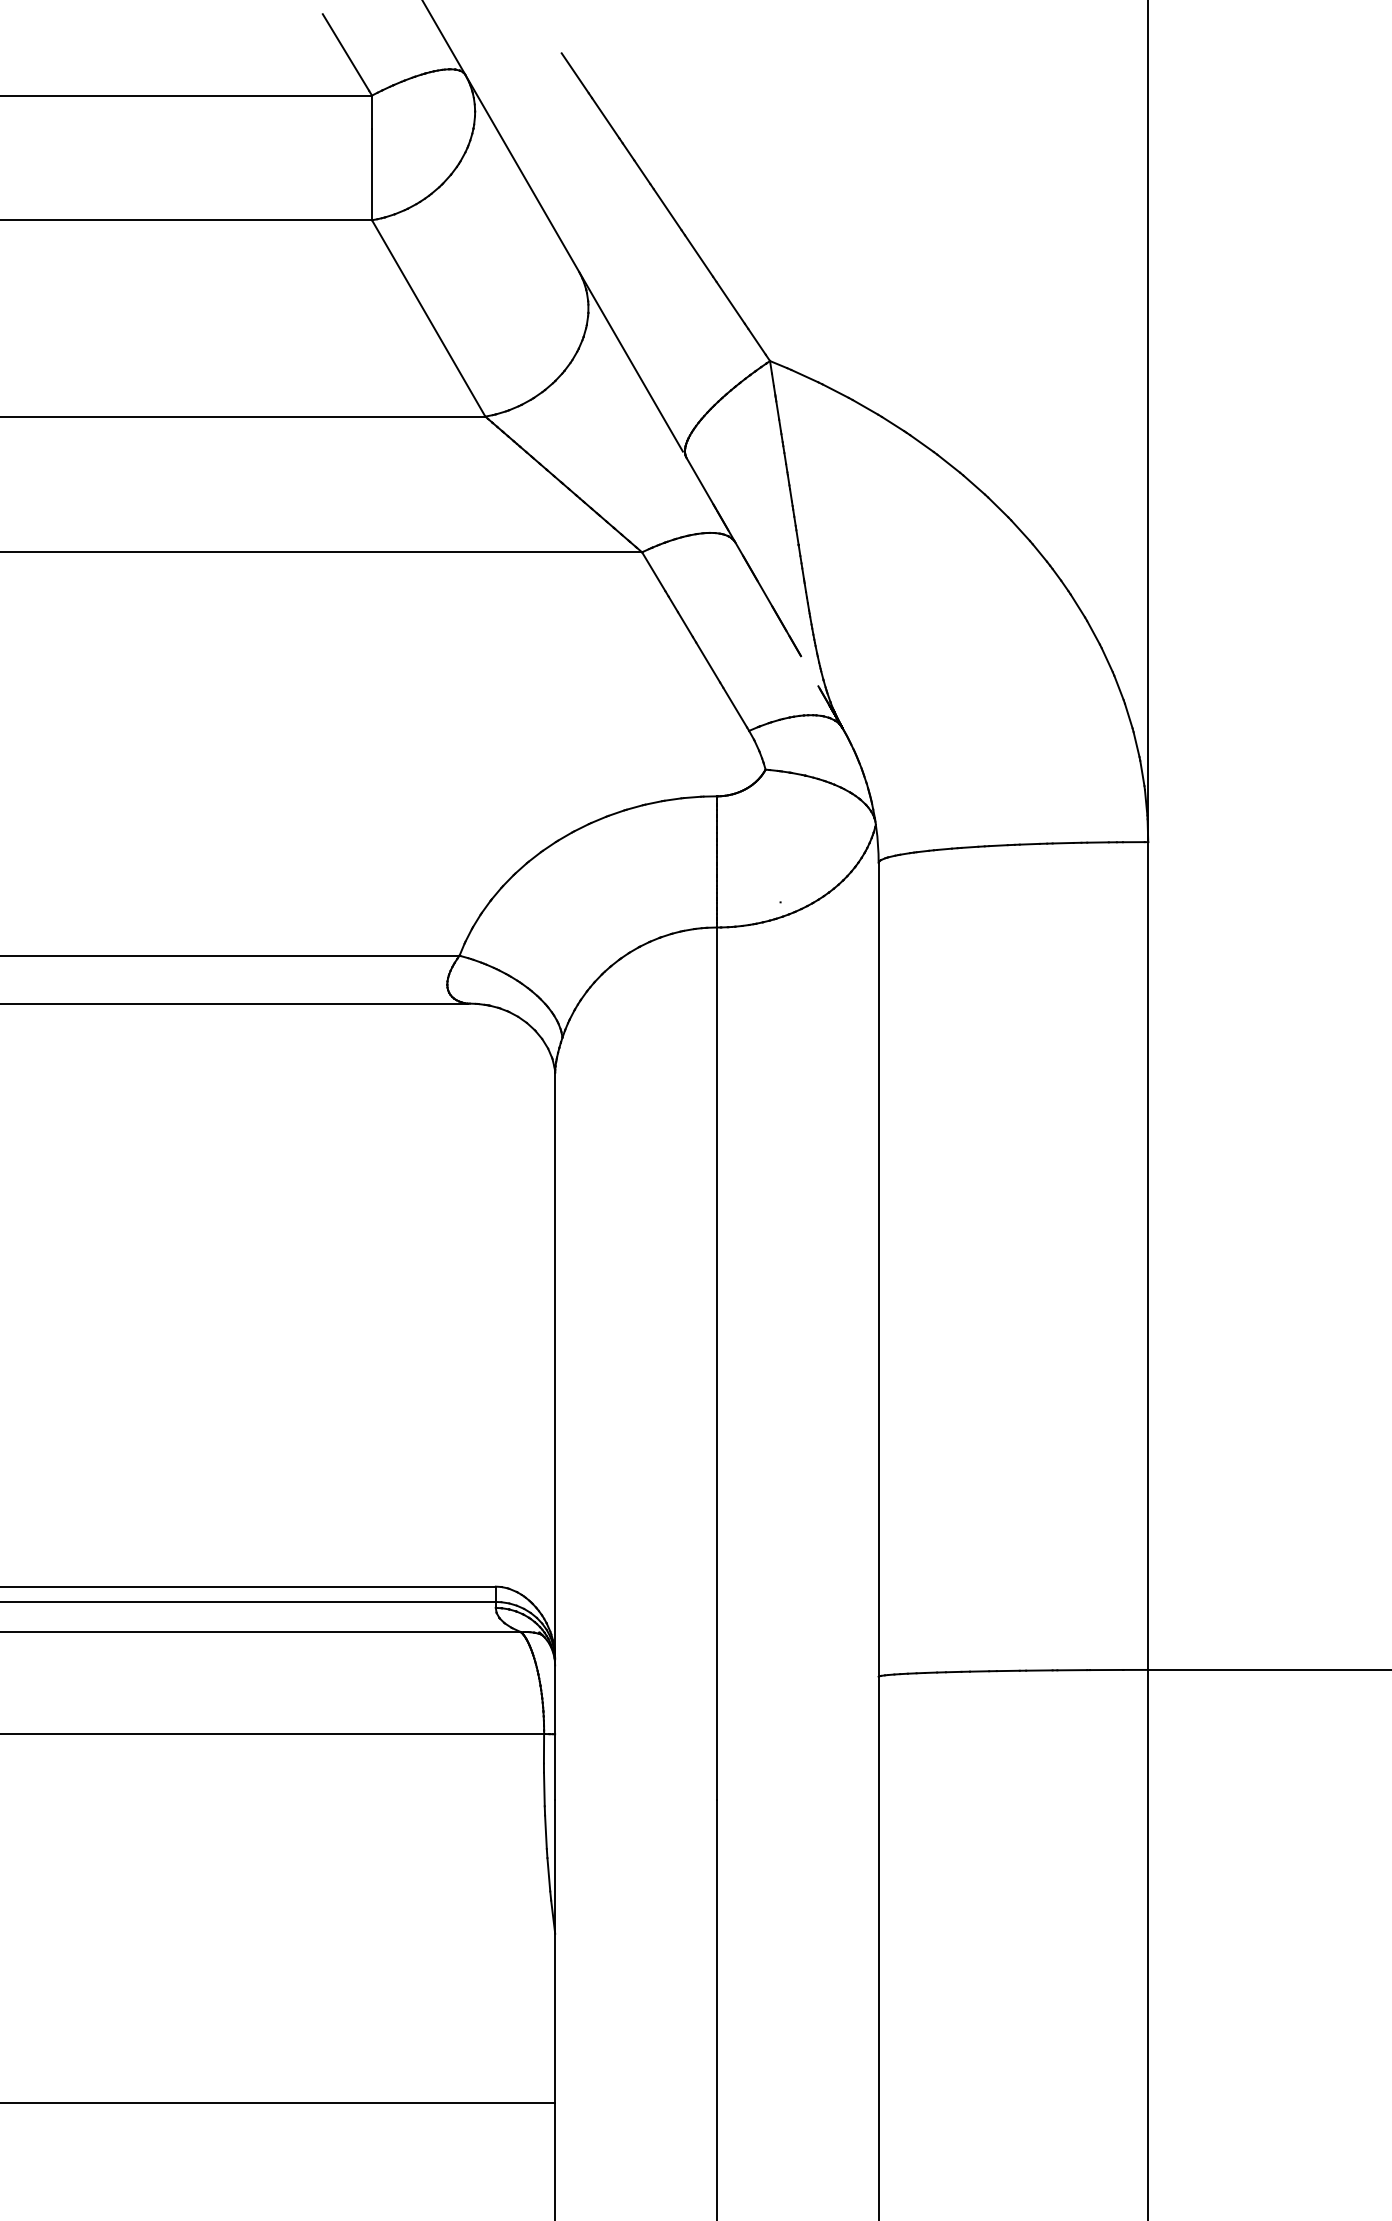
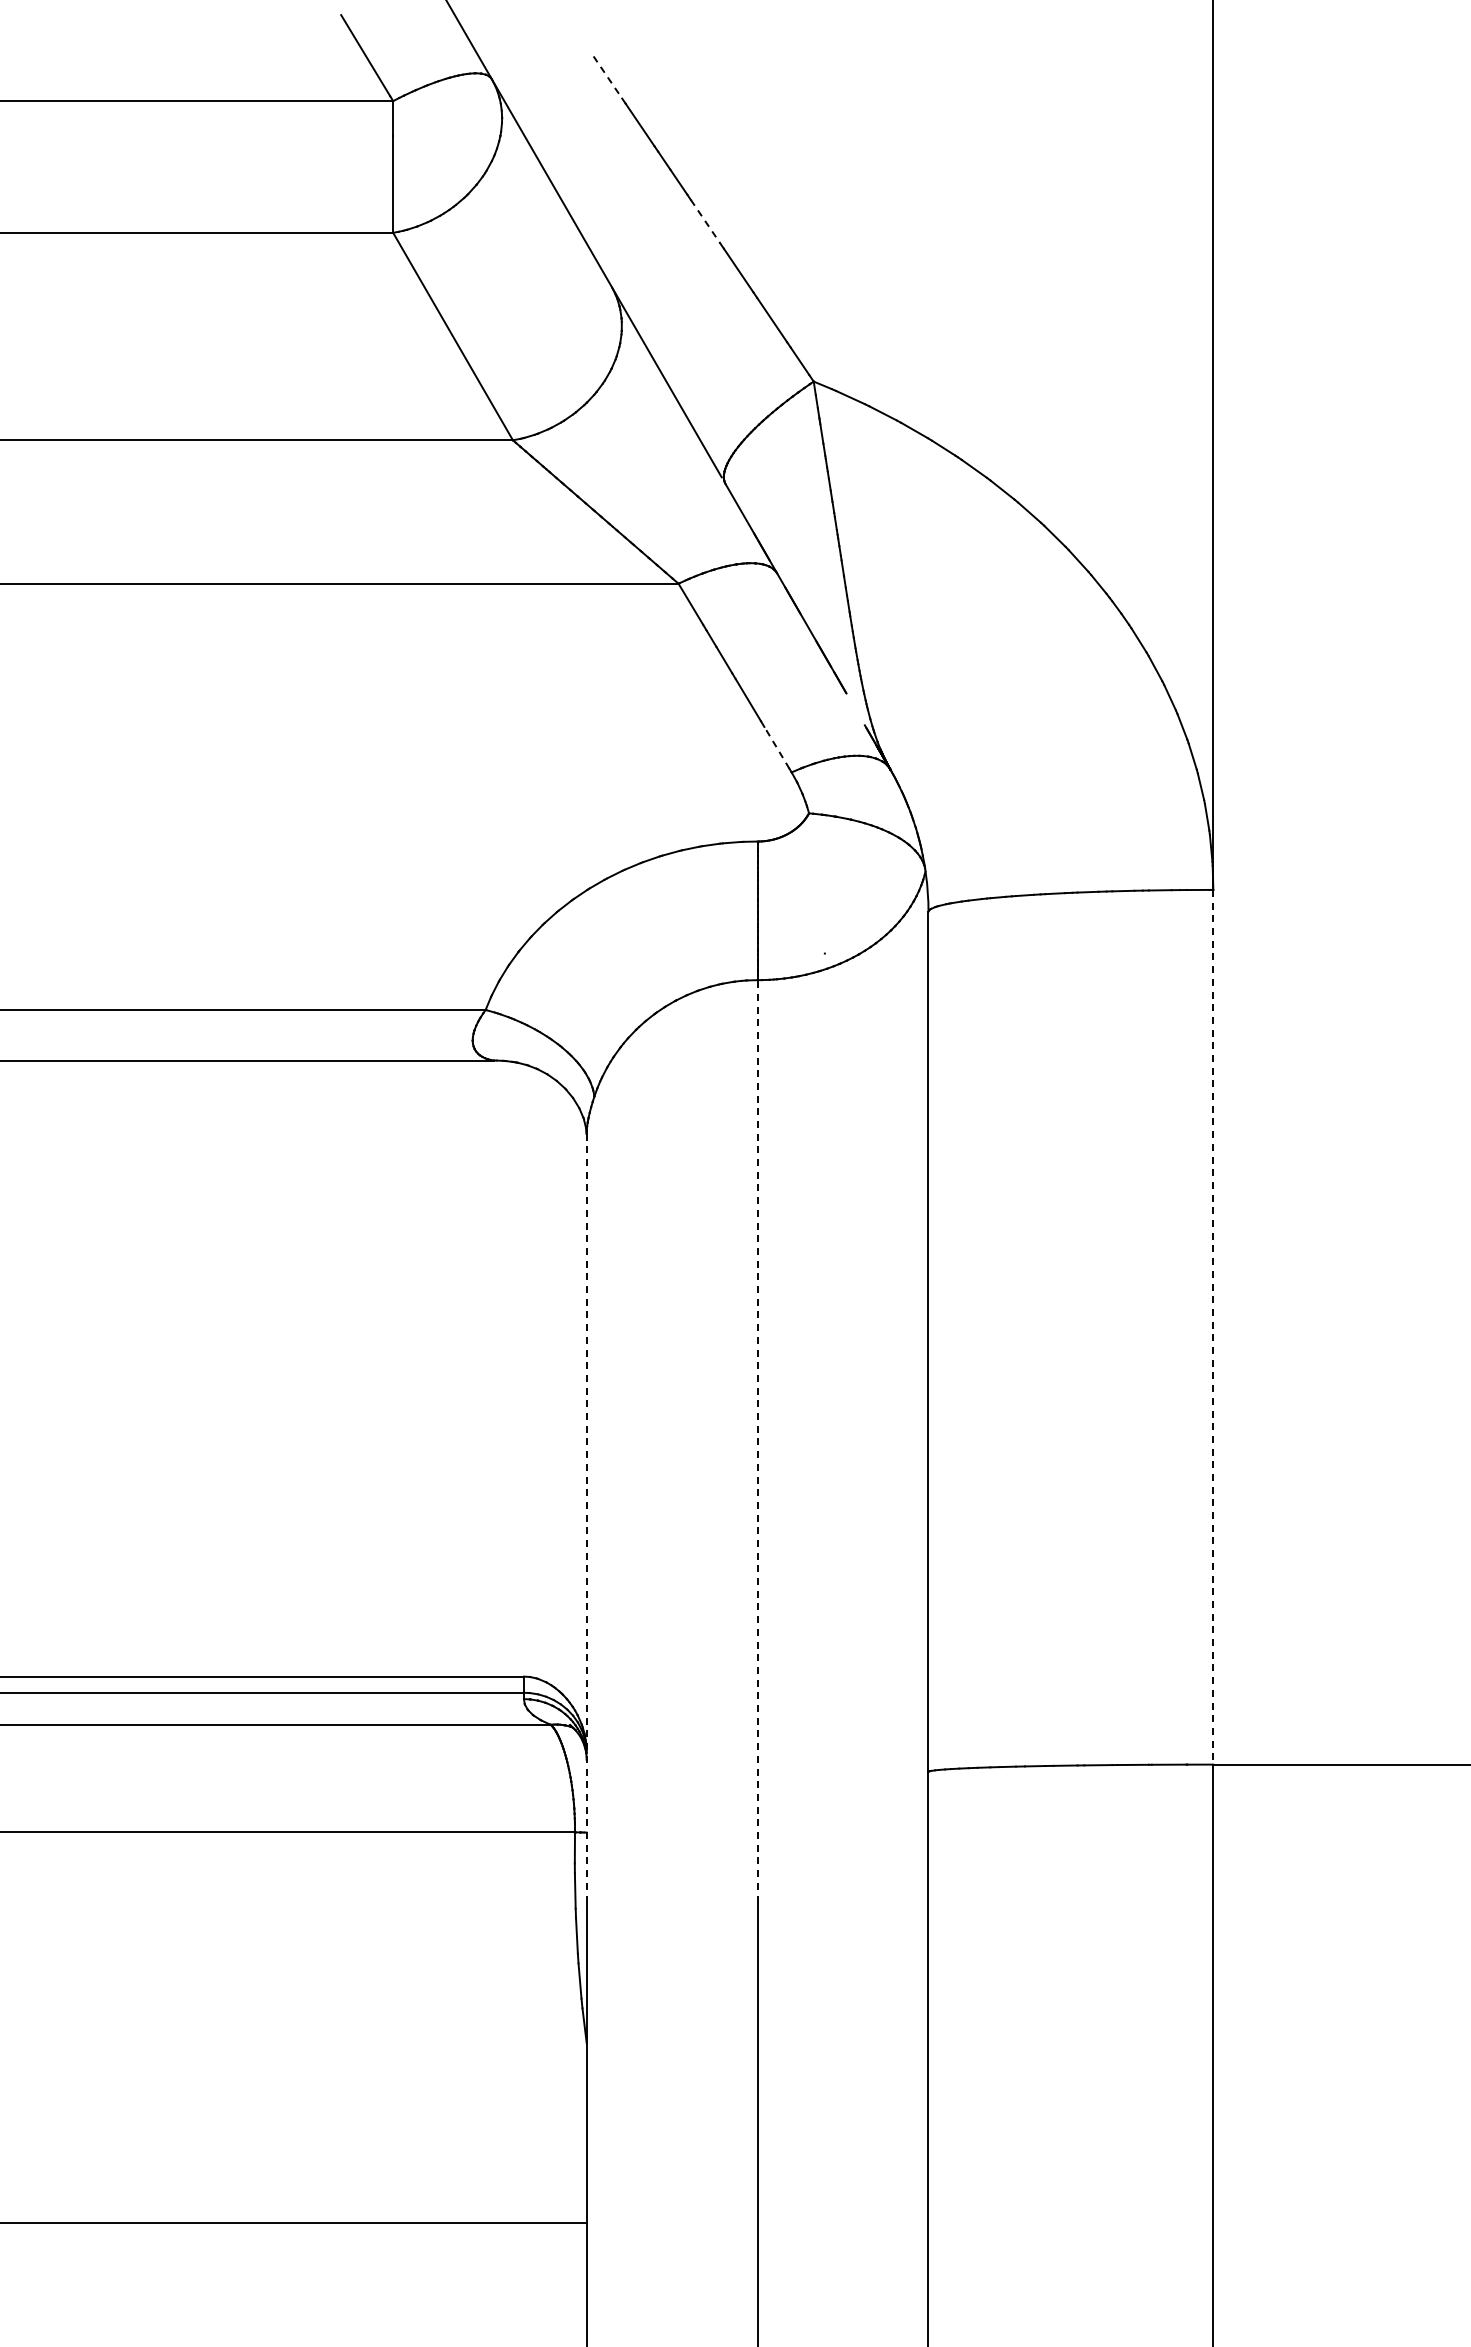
line: (575, 73) -> (608, 77), solid -> dashed
line: (667, 210) -> (705, 222), solid -> dashed
line: (734, 707) -> (776, 747), solid -> dashed
line: (1148, 1256) -> (1213, 1327), solid -> dashed
line: (716, 1363) -> (757, 1440), solid -> dashed
line: (554, 1436) -> (586, 1517), solid -> dashed

